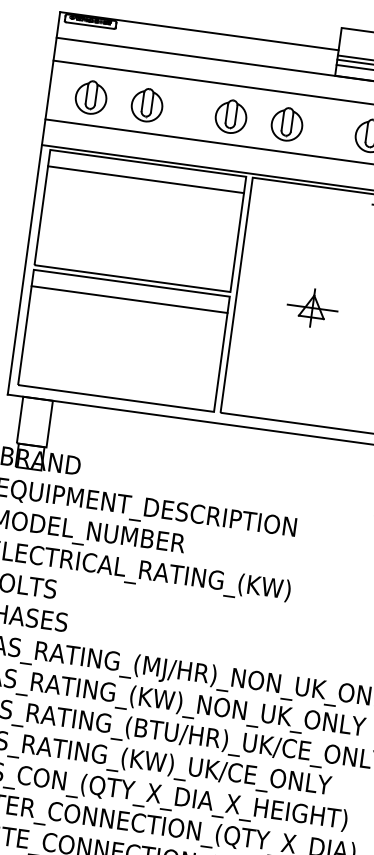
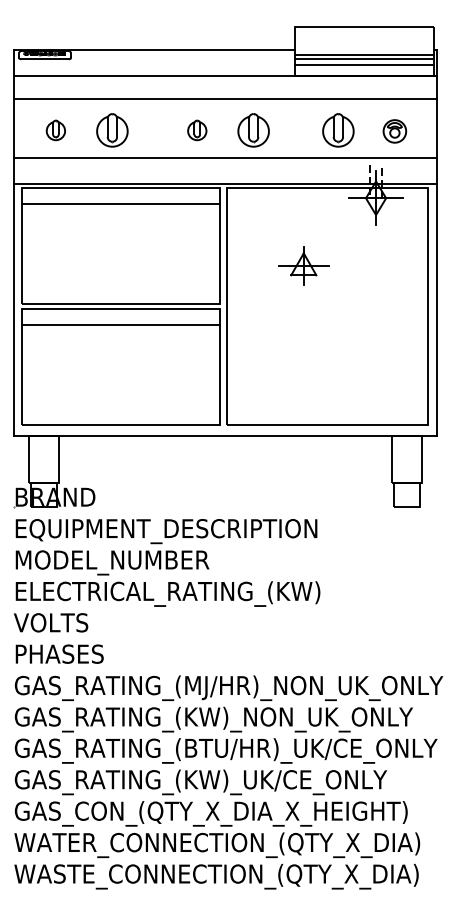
part: (90, 97) -> (55, 130), size x0.6
part: (231, 116) -> (197, 130), size x0.6
part: (312, 307) -> (303, 265), moved

